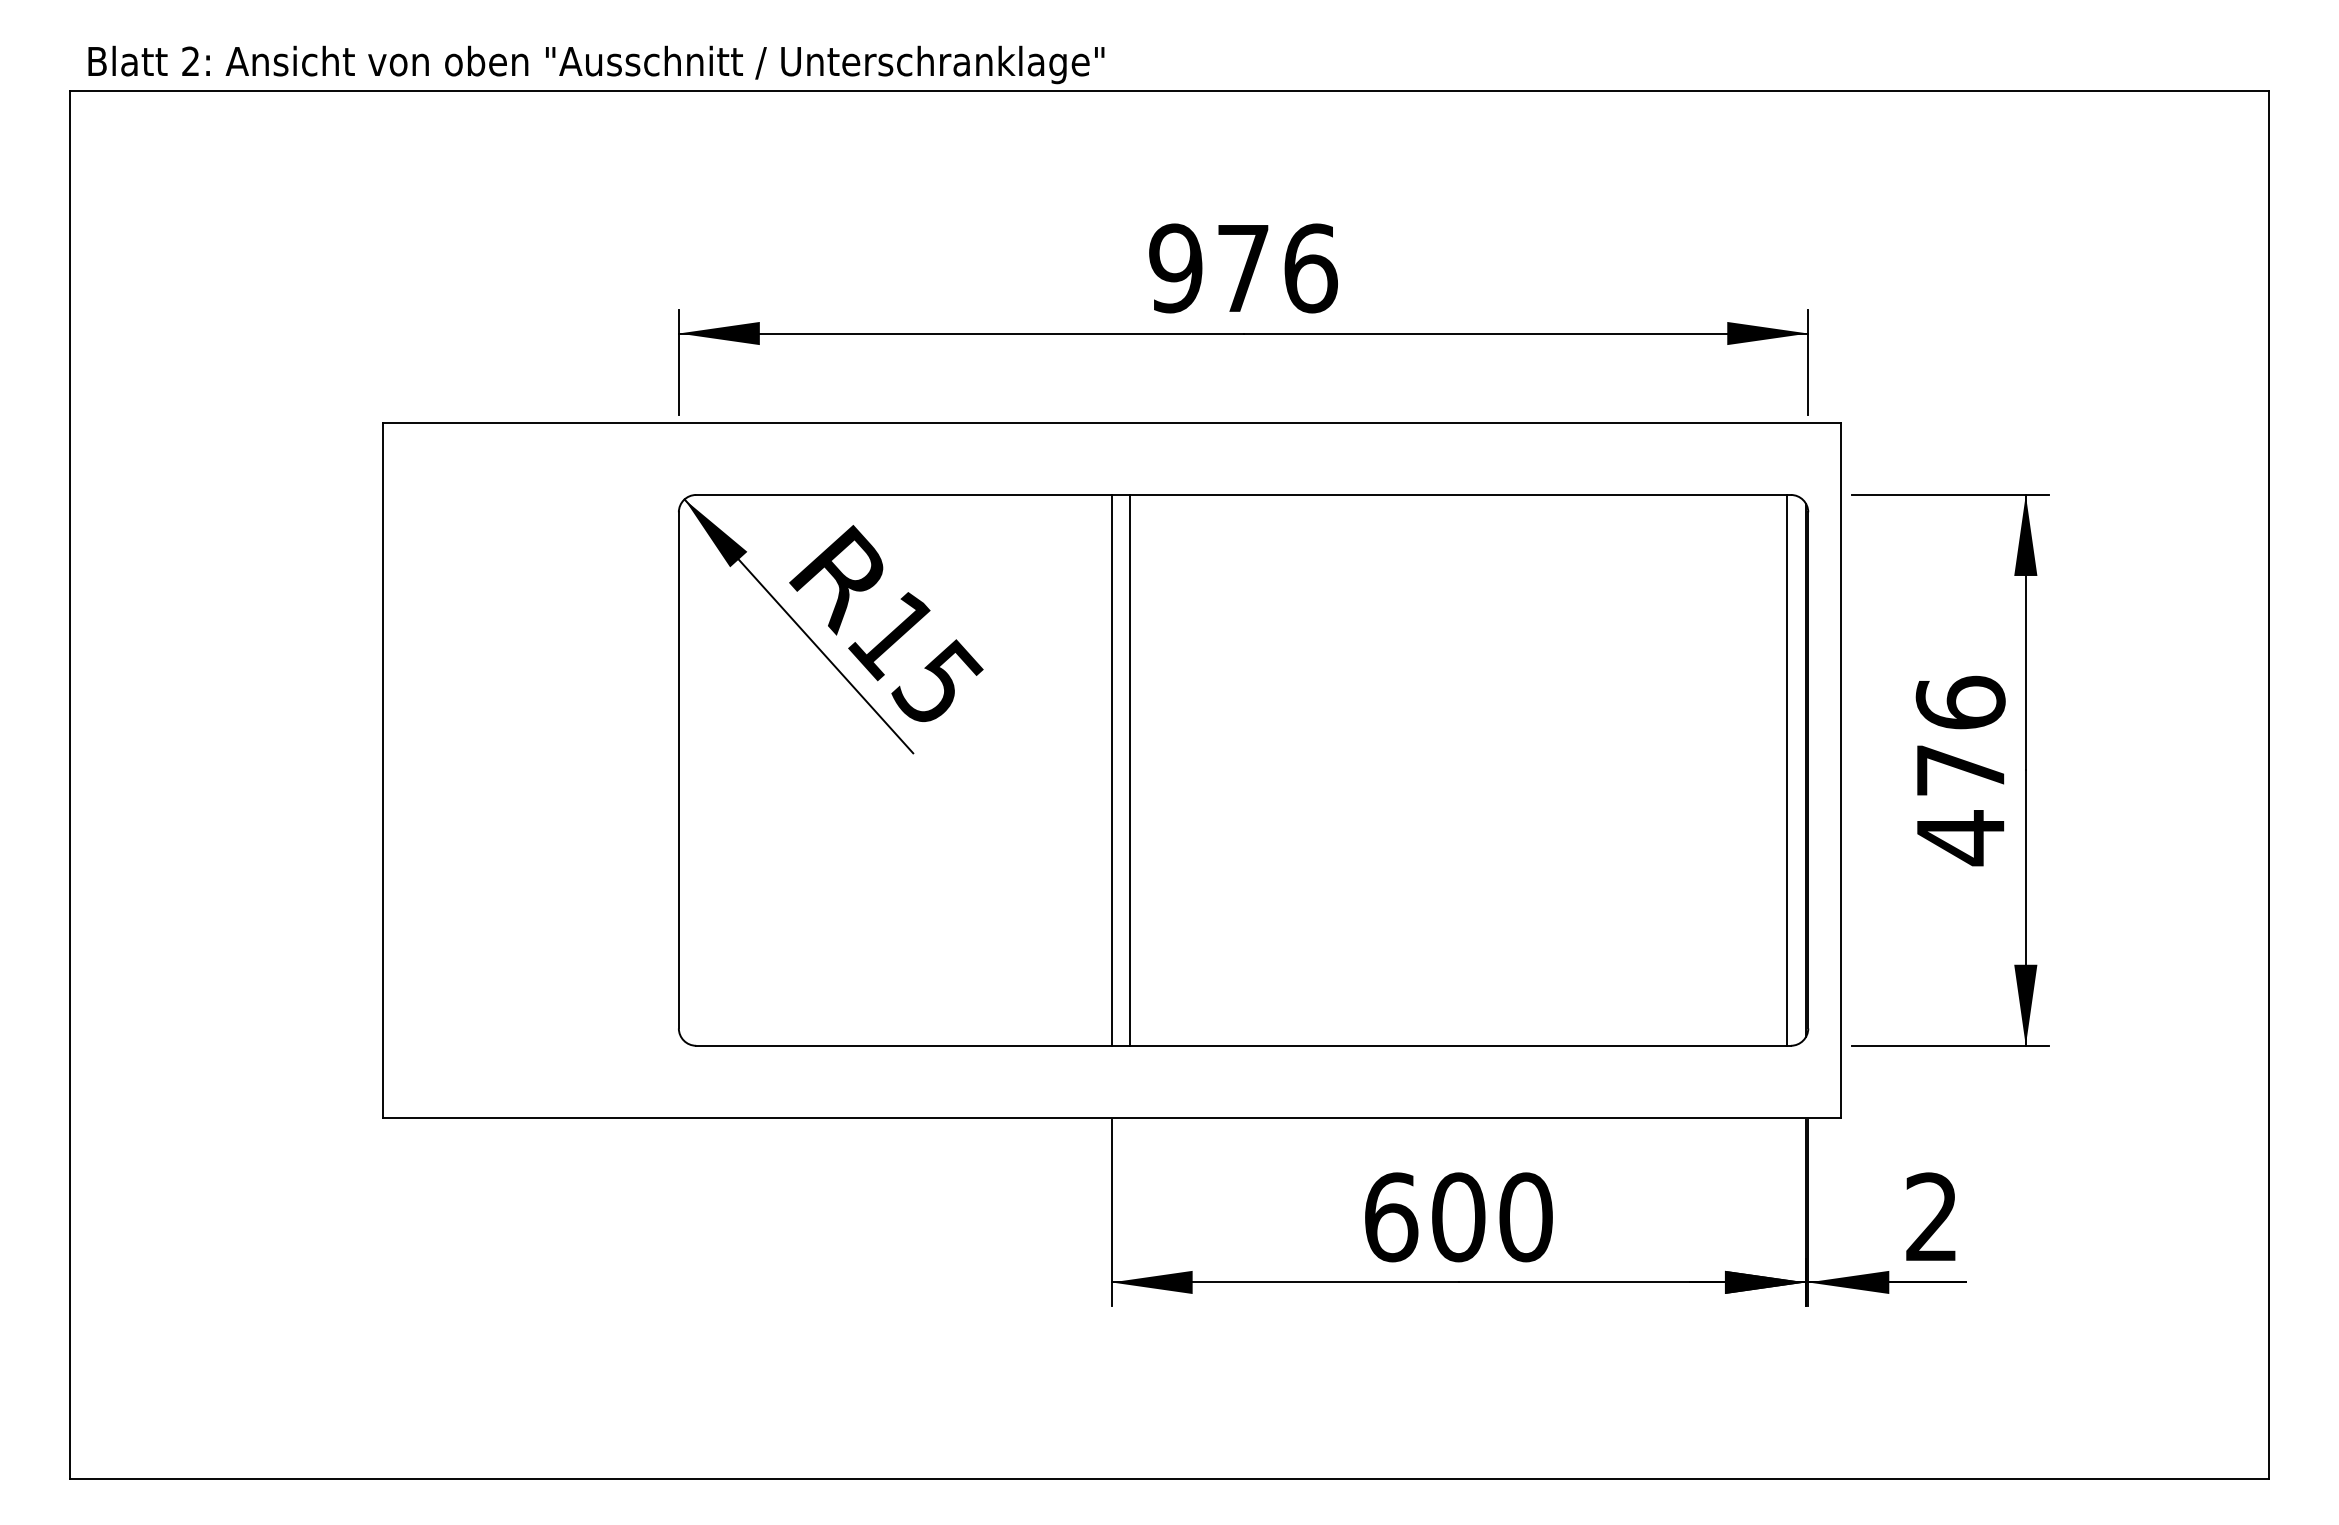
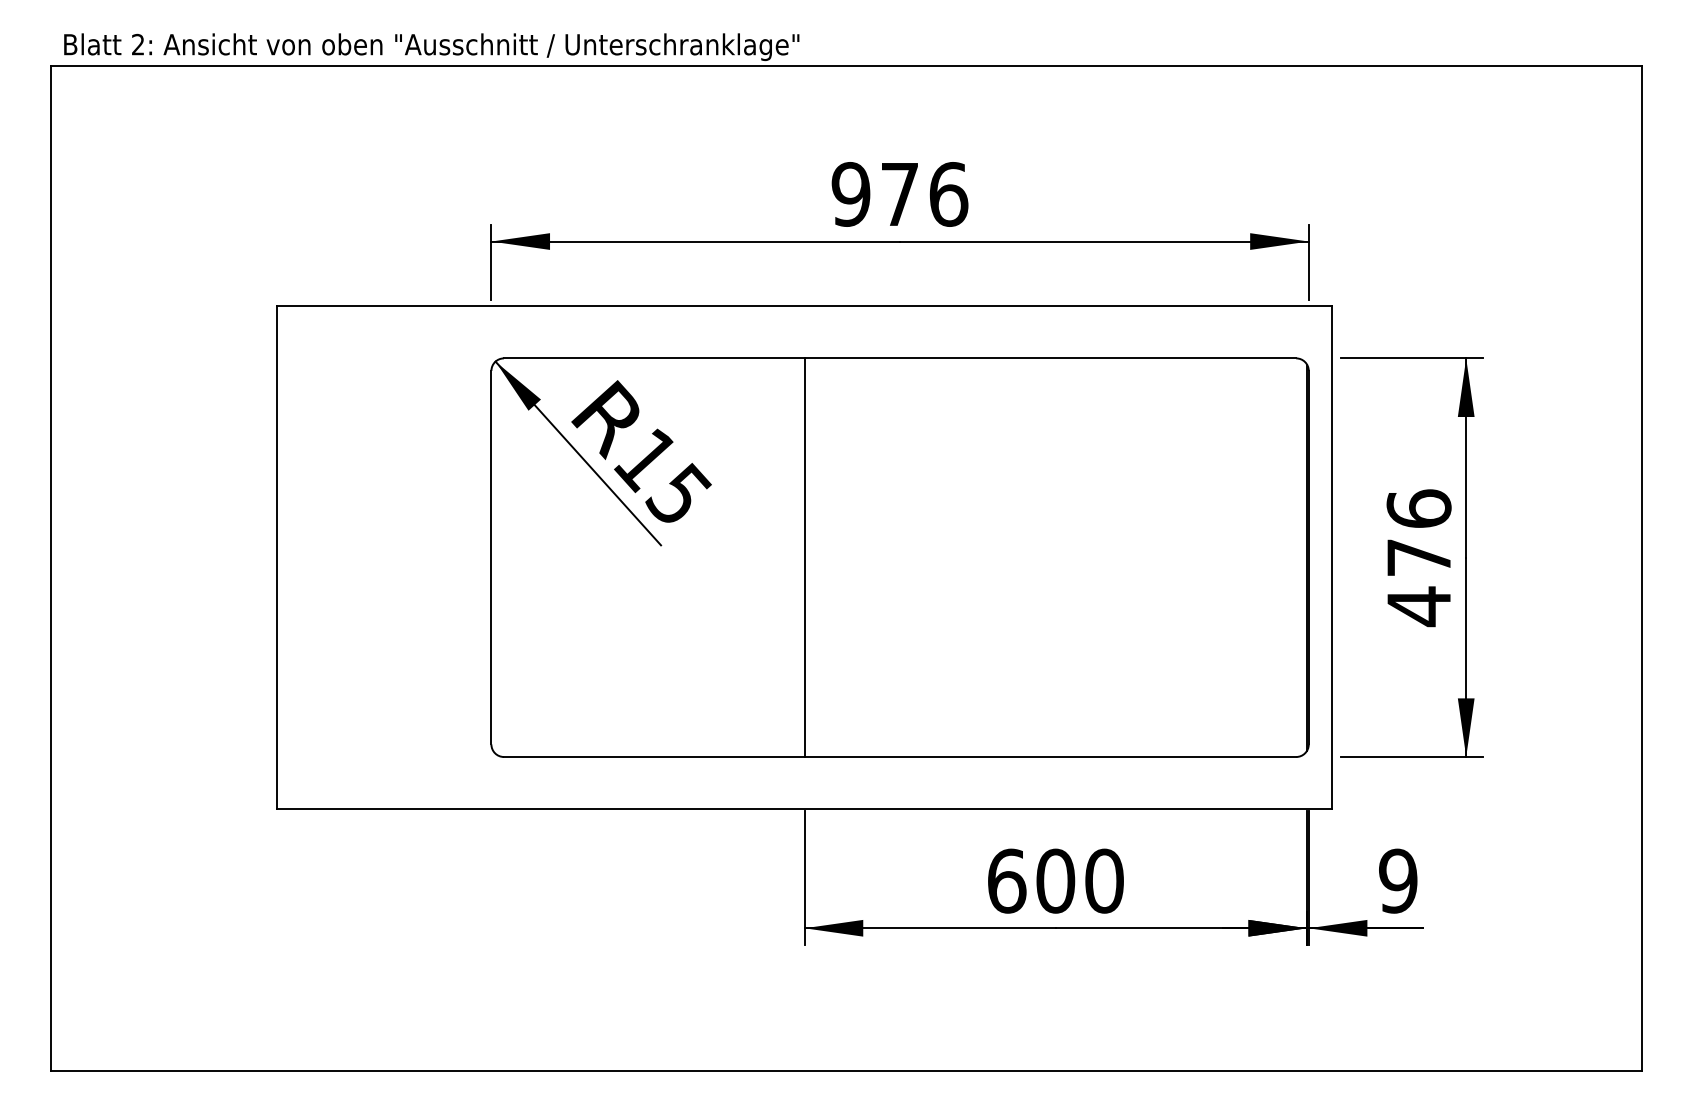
line: (1130, 769) -> (818, 557), removed
line: (1787, 769) -> (1293, 557), removed
text: (1931, 1217) -> (1397, 881), 2 -> 9

